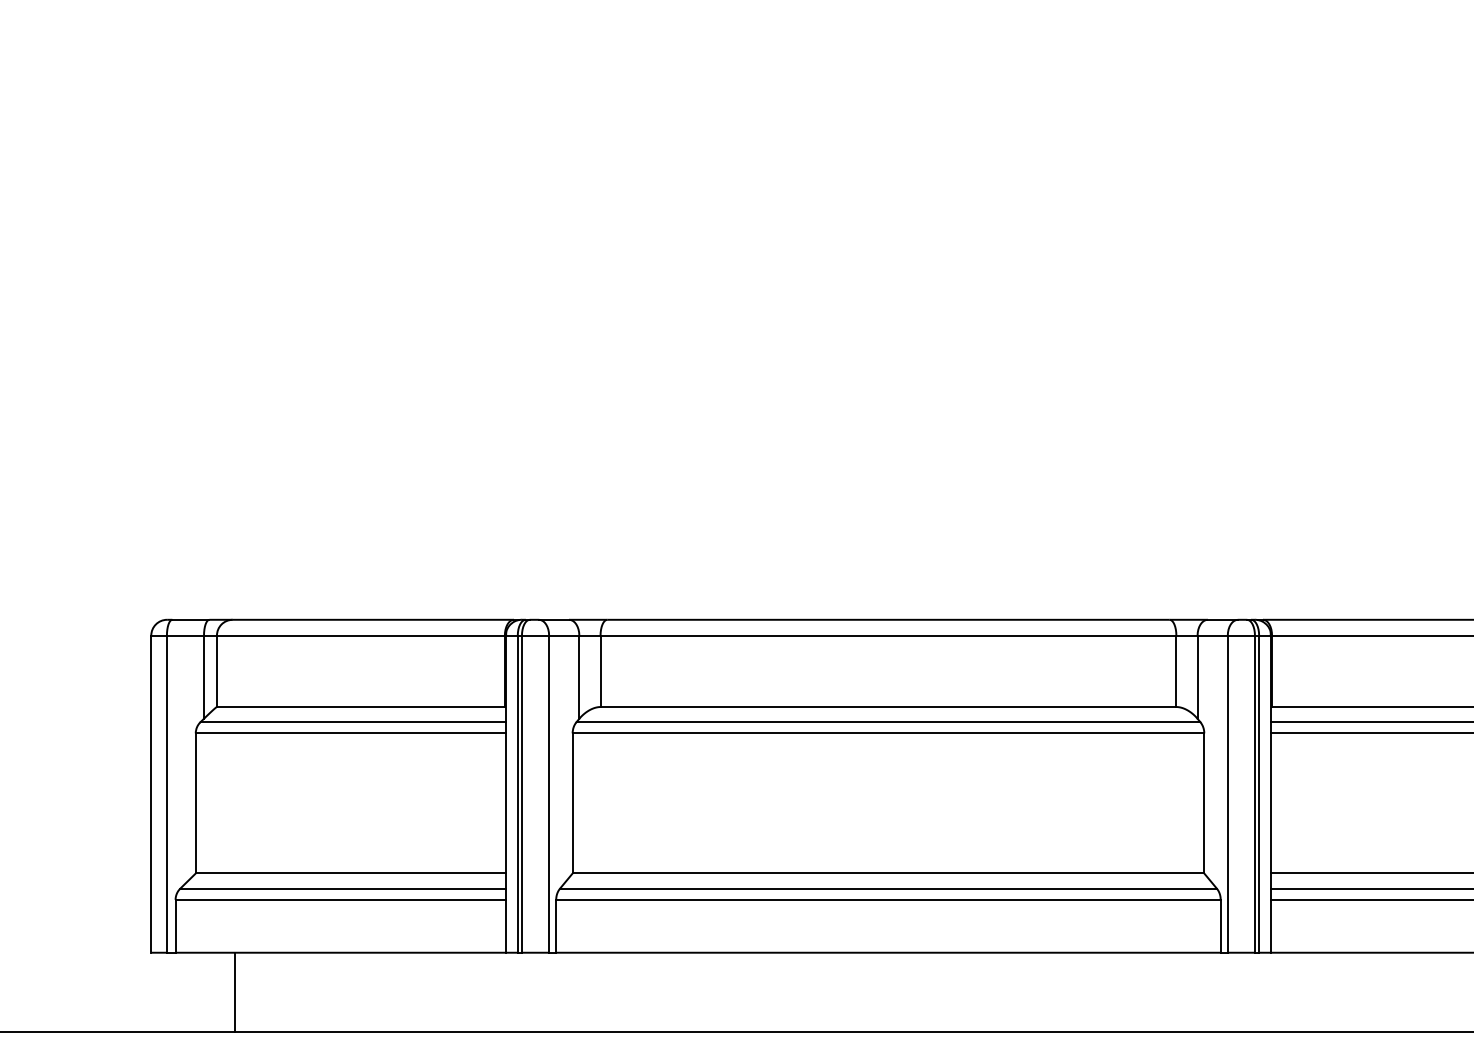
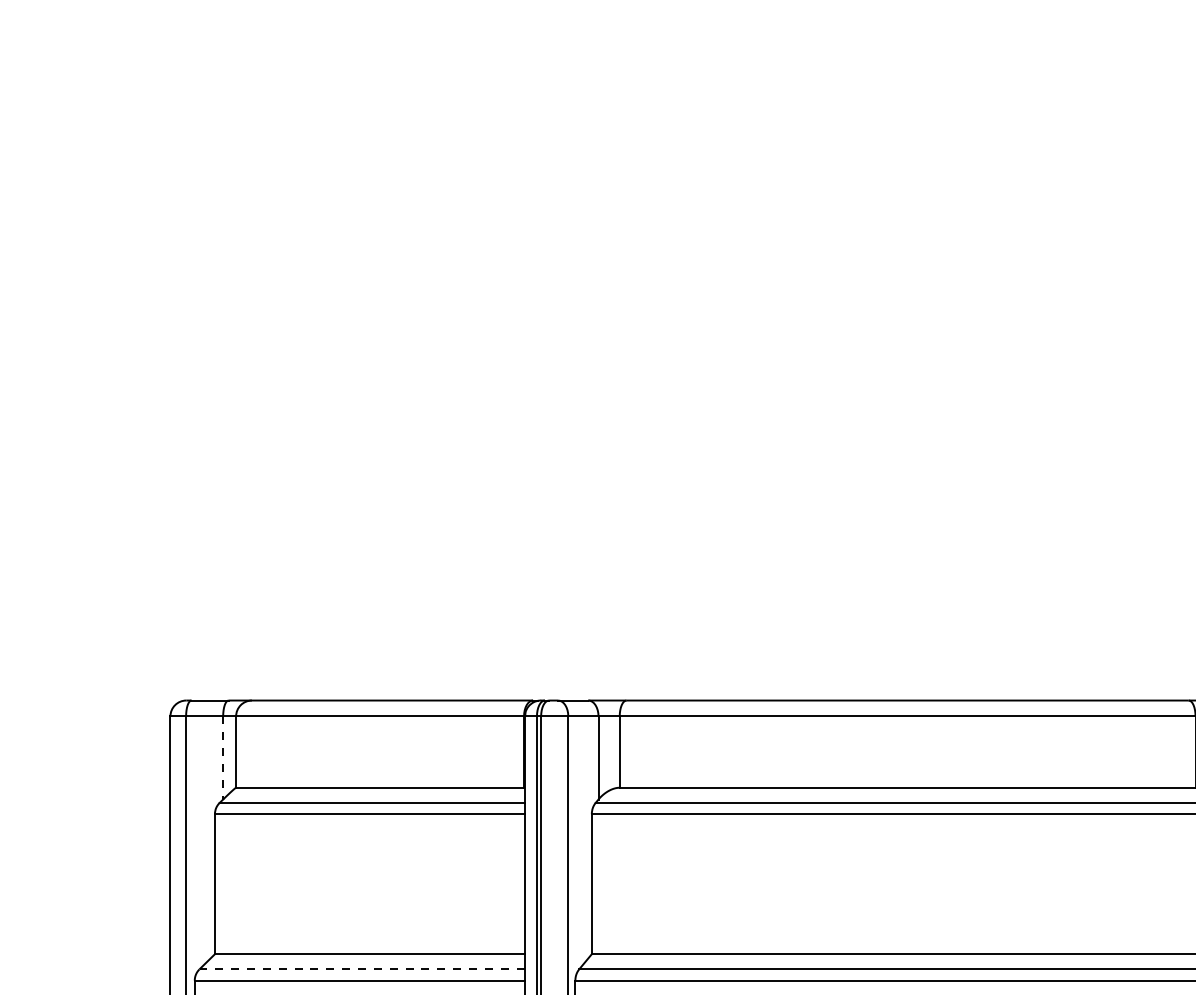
line: (203, 677) -> (222, 758), solid -> dashed
line: (343, 888) -> (362, 969), solid -> dashed

